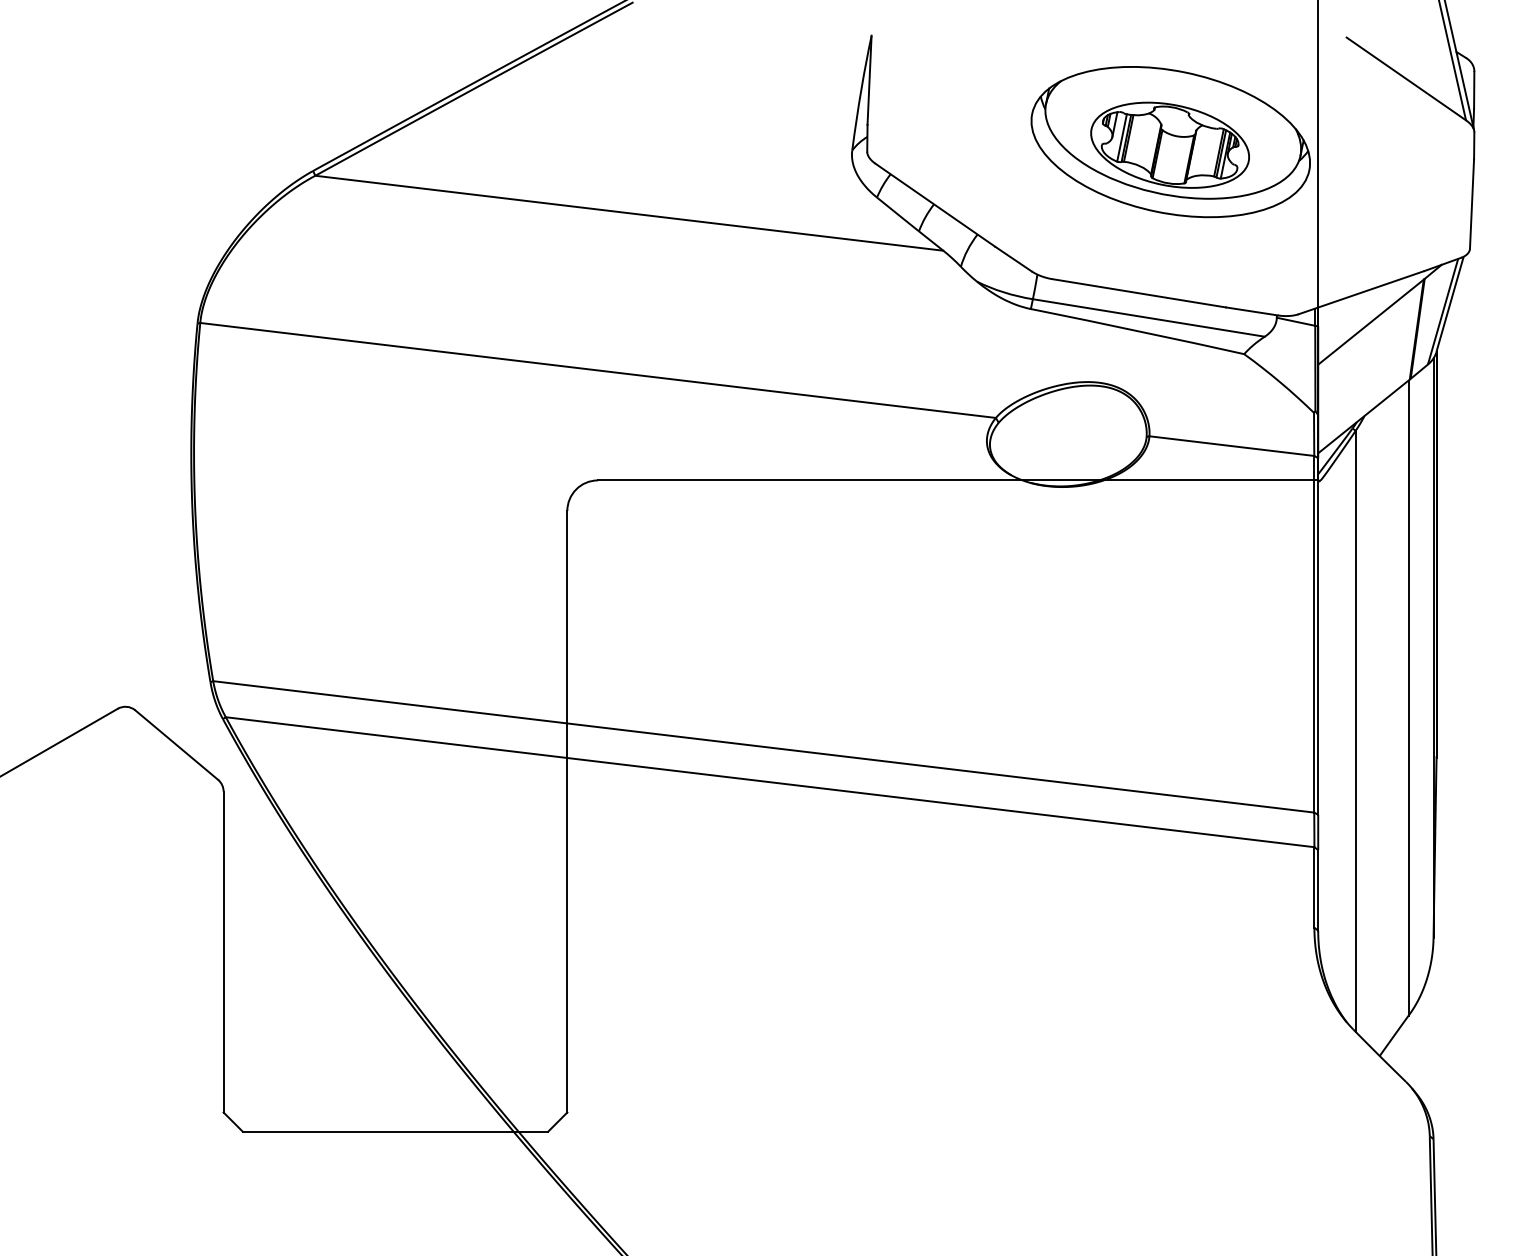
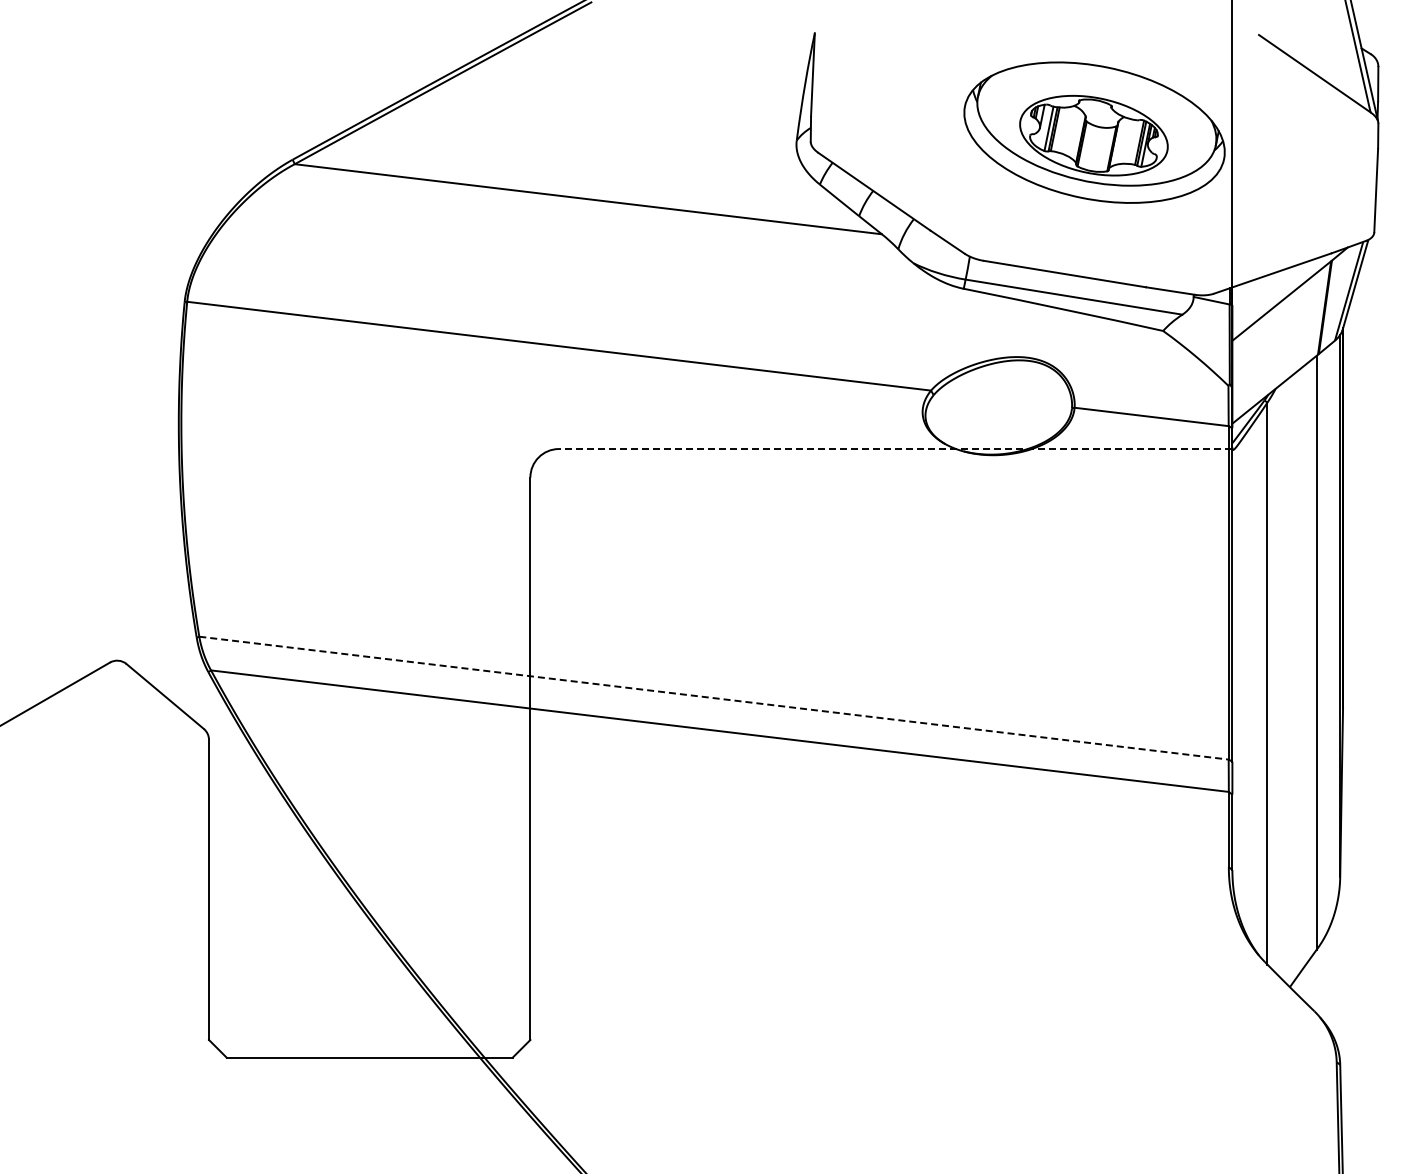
line: (957, 480) -> (895, 449), solid -> dashed
line: (764, 747) -> (714, 698), solid -> dashed

